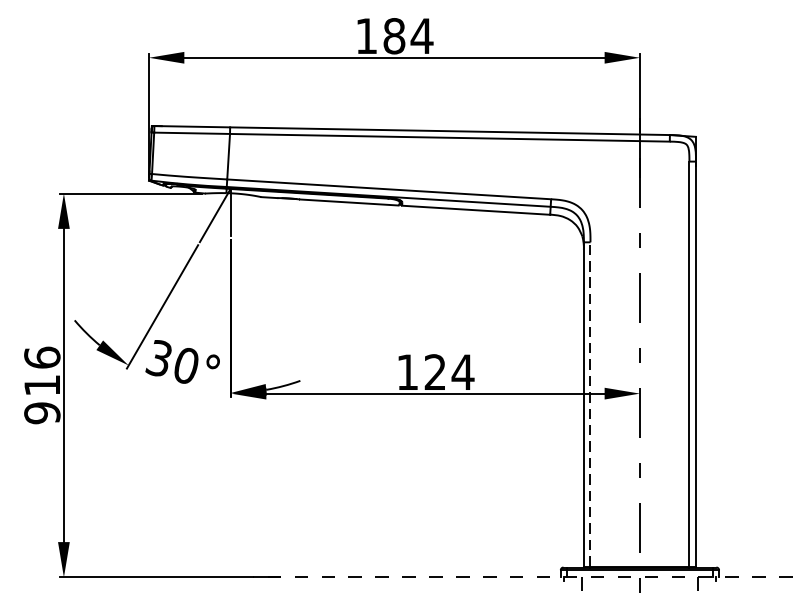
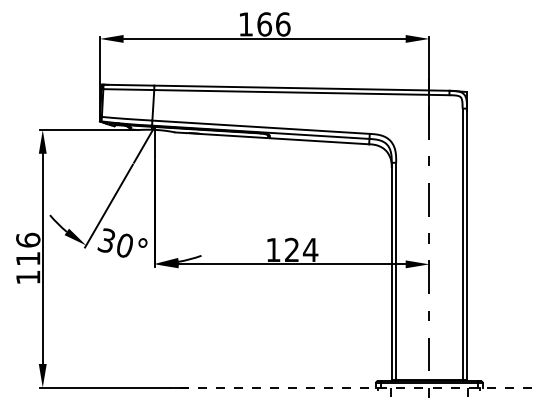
text: (407, 36) -> (273, 24), 184 -> 166
line: (590, 404) -> (396, 271), dashed -> solid
text: (42, 413) -> (28, 277), 916 -> 116

